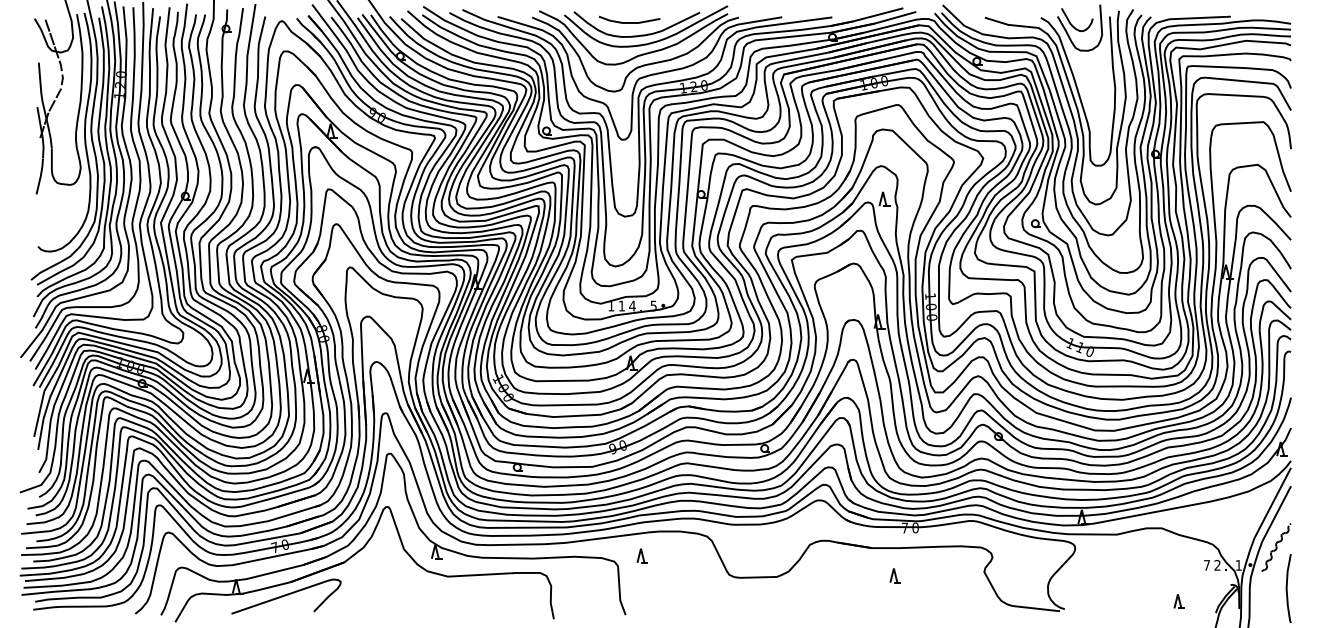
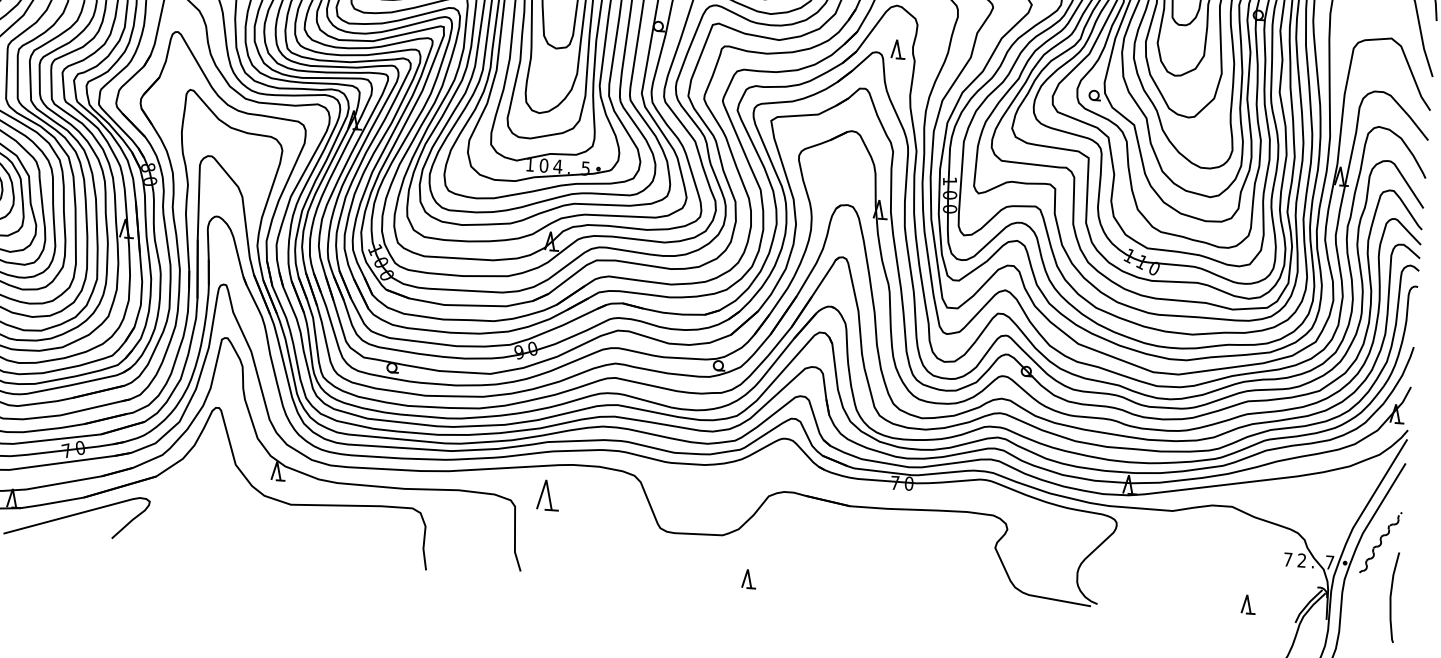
text: (621, 305) -> (543, 164), 1 -> 0
part: (641, 555) -> (546, 494), size x1.6
text: (1238, 565) -> (1329, 562), 1 -> 7
part: (894, 575) -> (748, 578), moved

